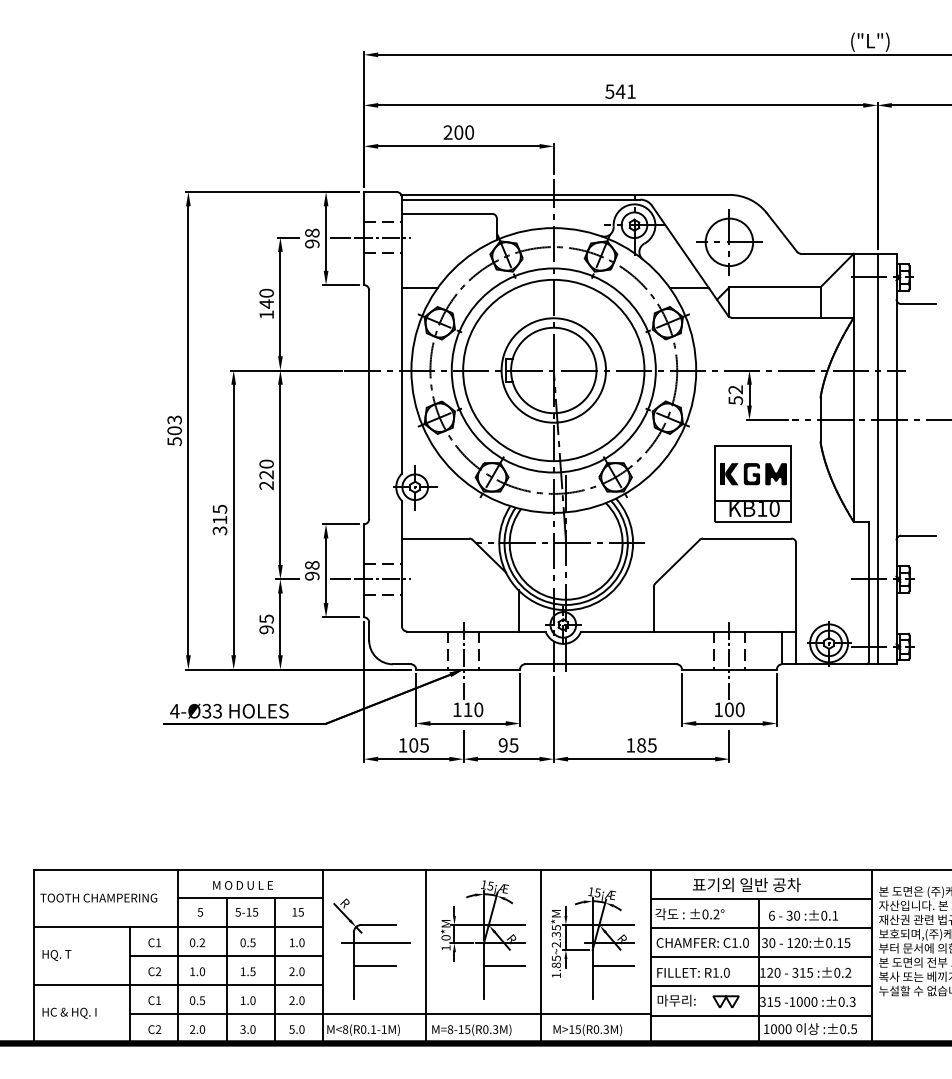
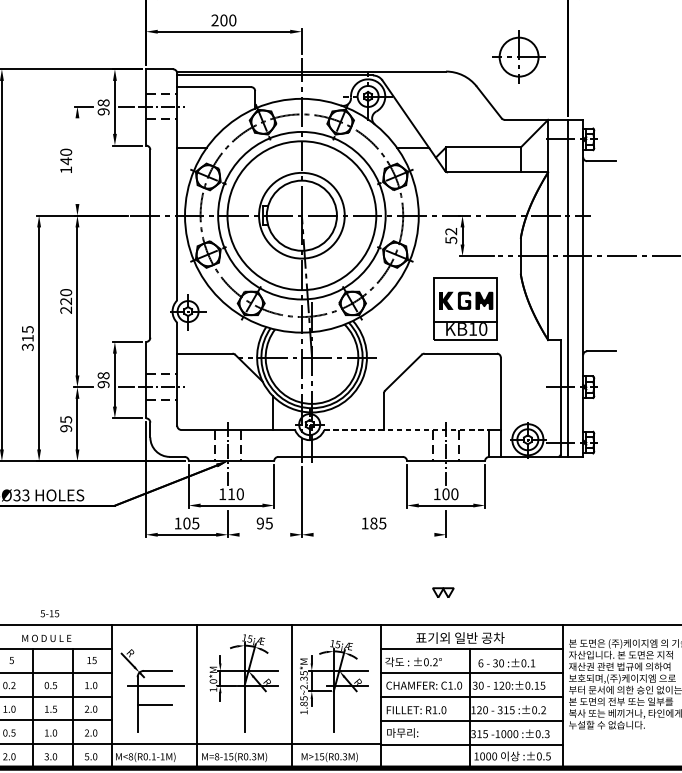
part: (729, 242) -> (519, 57), moved
line: (280, 303) -> (77, 160), removed
line: (681, 631) -> (406, 429), solid -> dashed
line: (508, 759) -> (264, 535), removed
line: (641, 759) -> (373, 535), removed
text: (246, 912) -> (49, 613), moved
line: (503, 966) -> (260, 704), removed
line: (613, 966) -> (350, 704), removed
part: (725, 1001) -> (442, 592), moved

